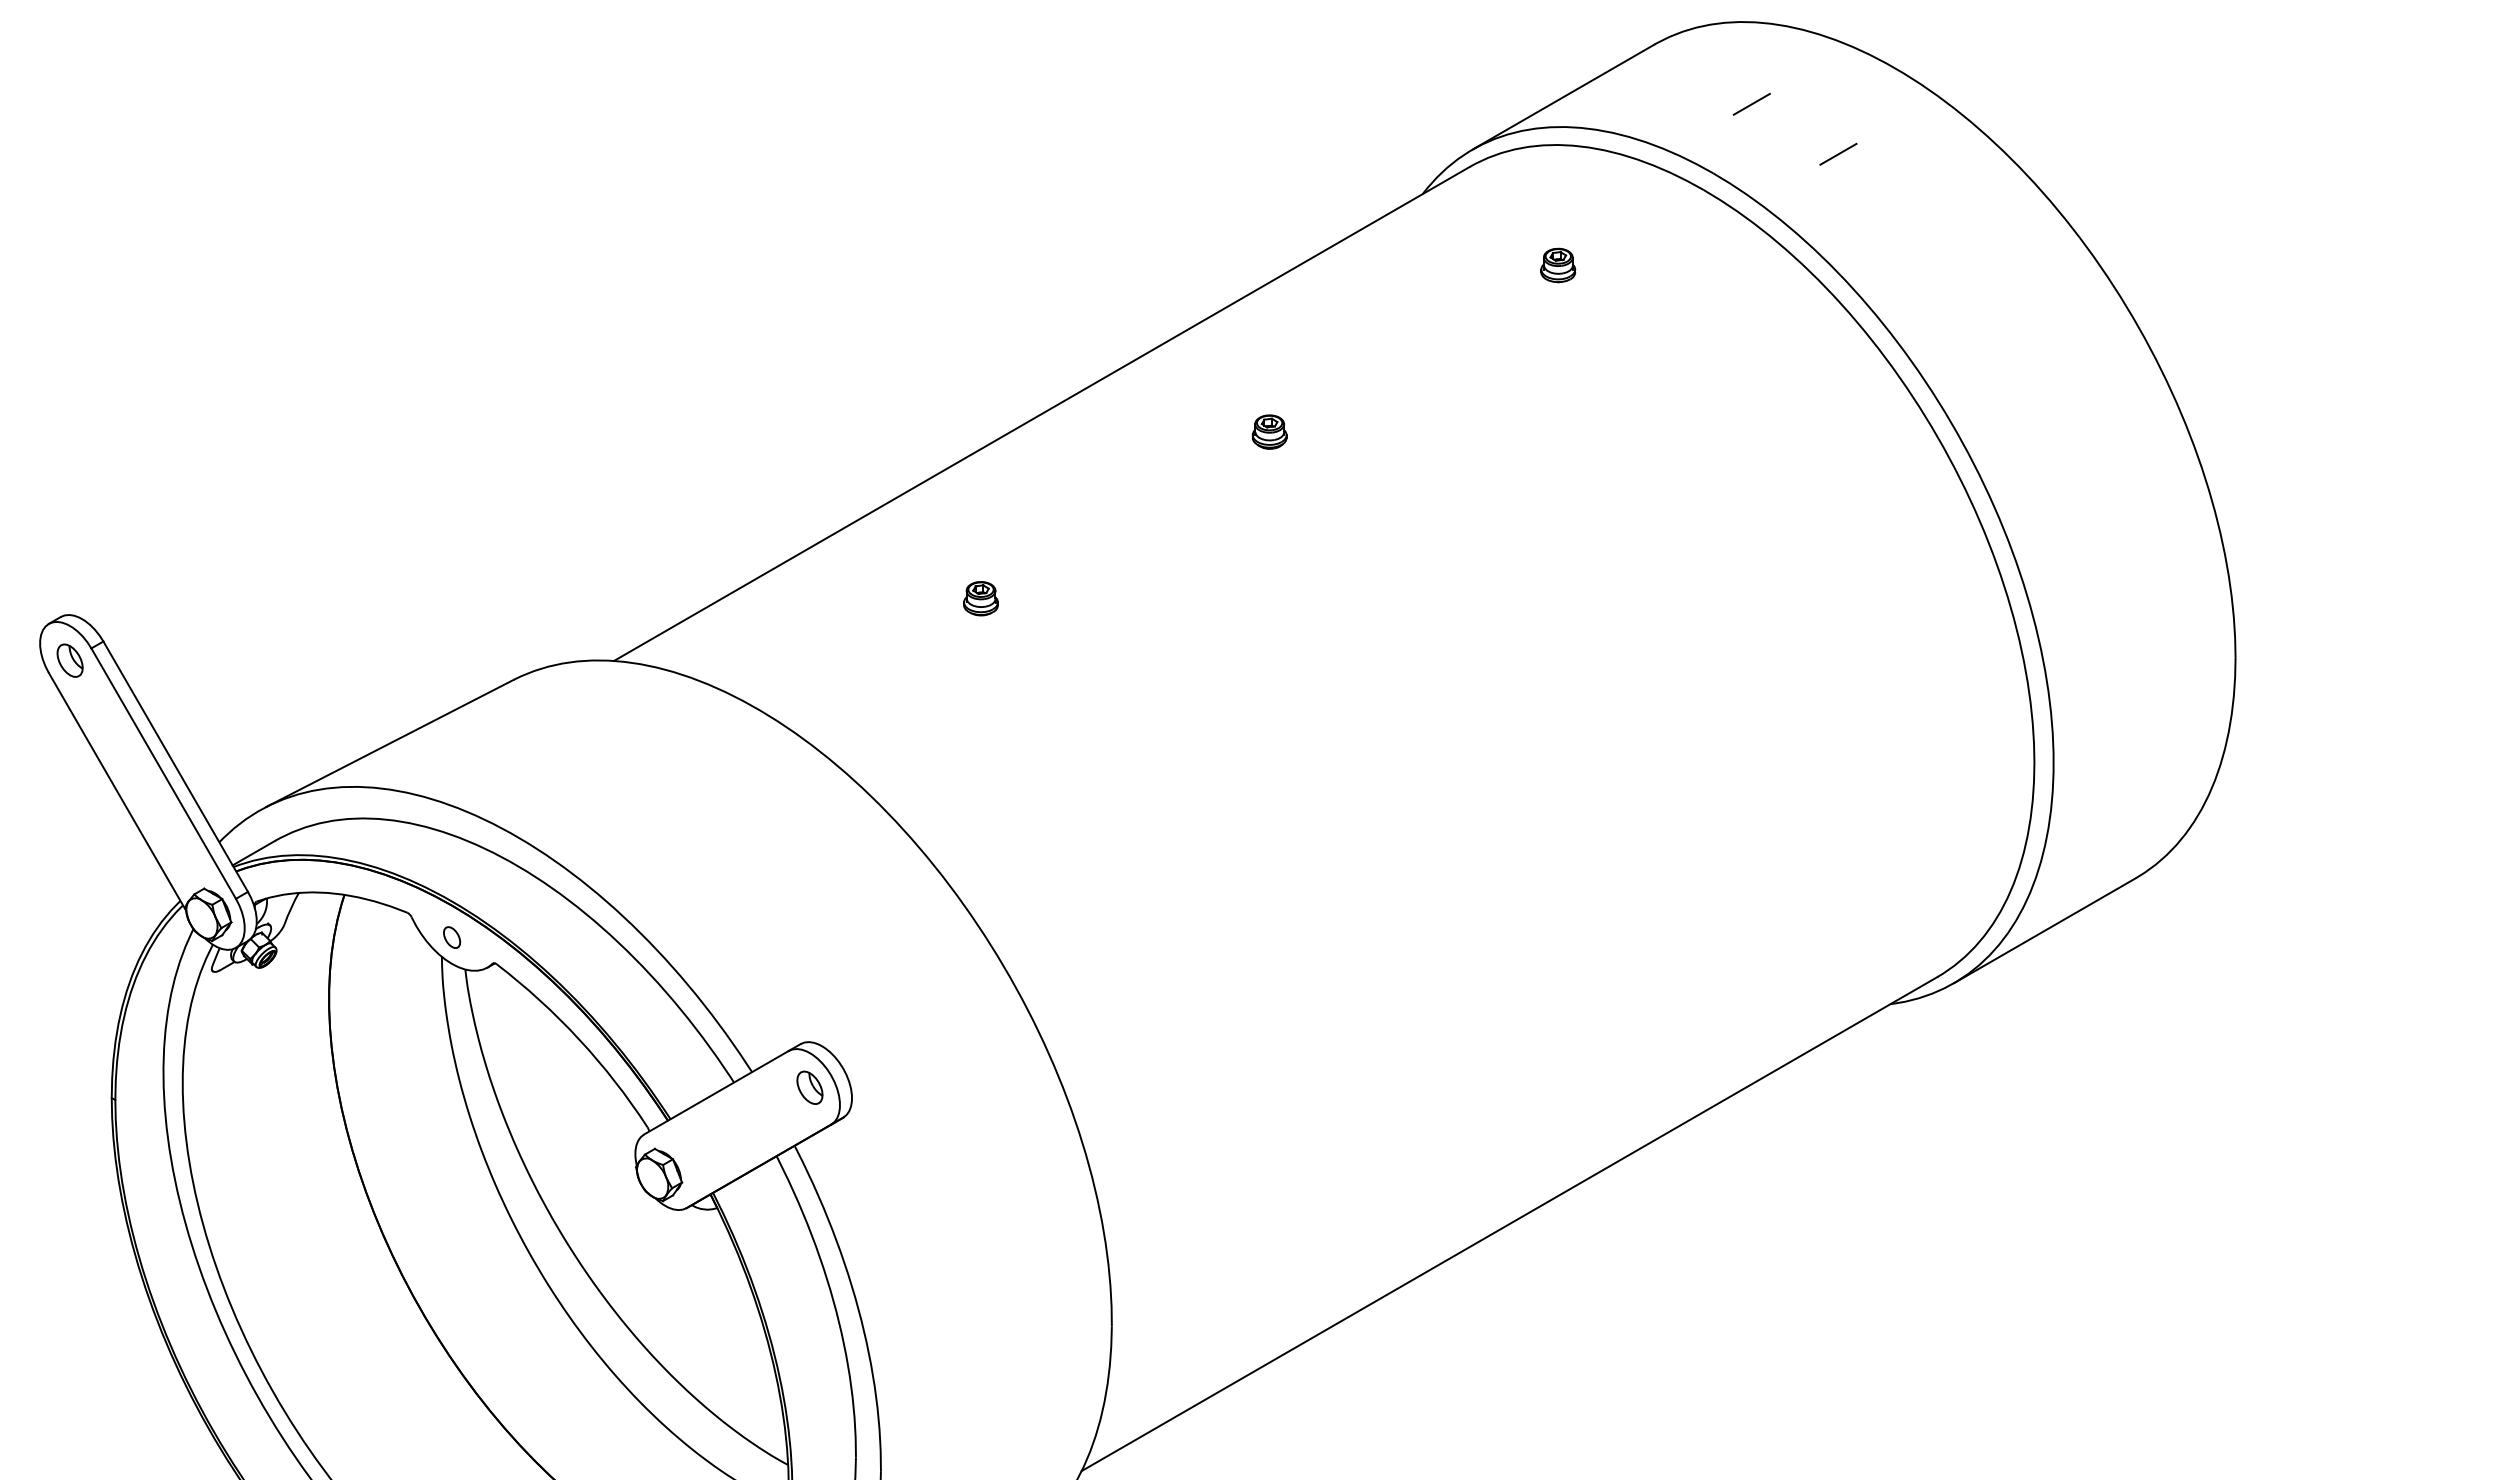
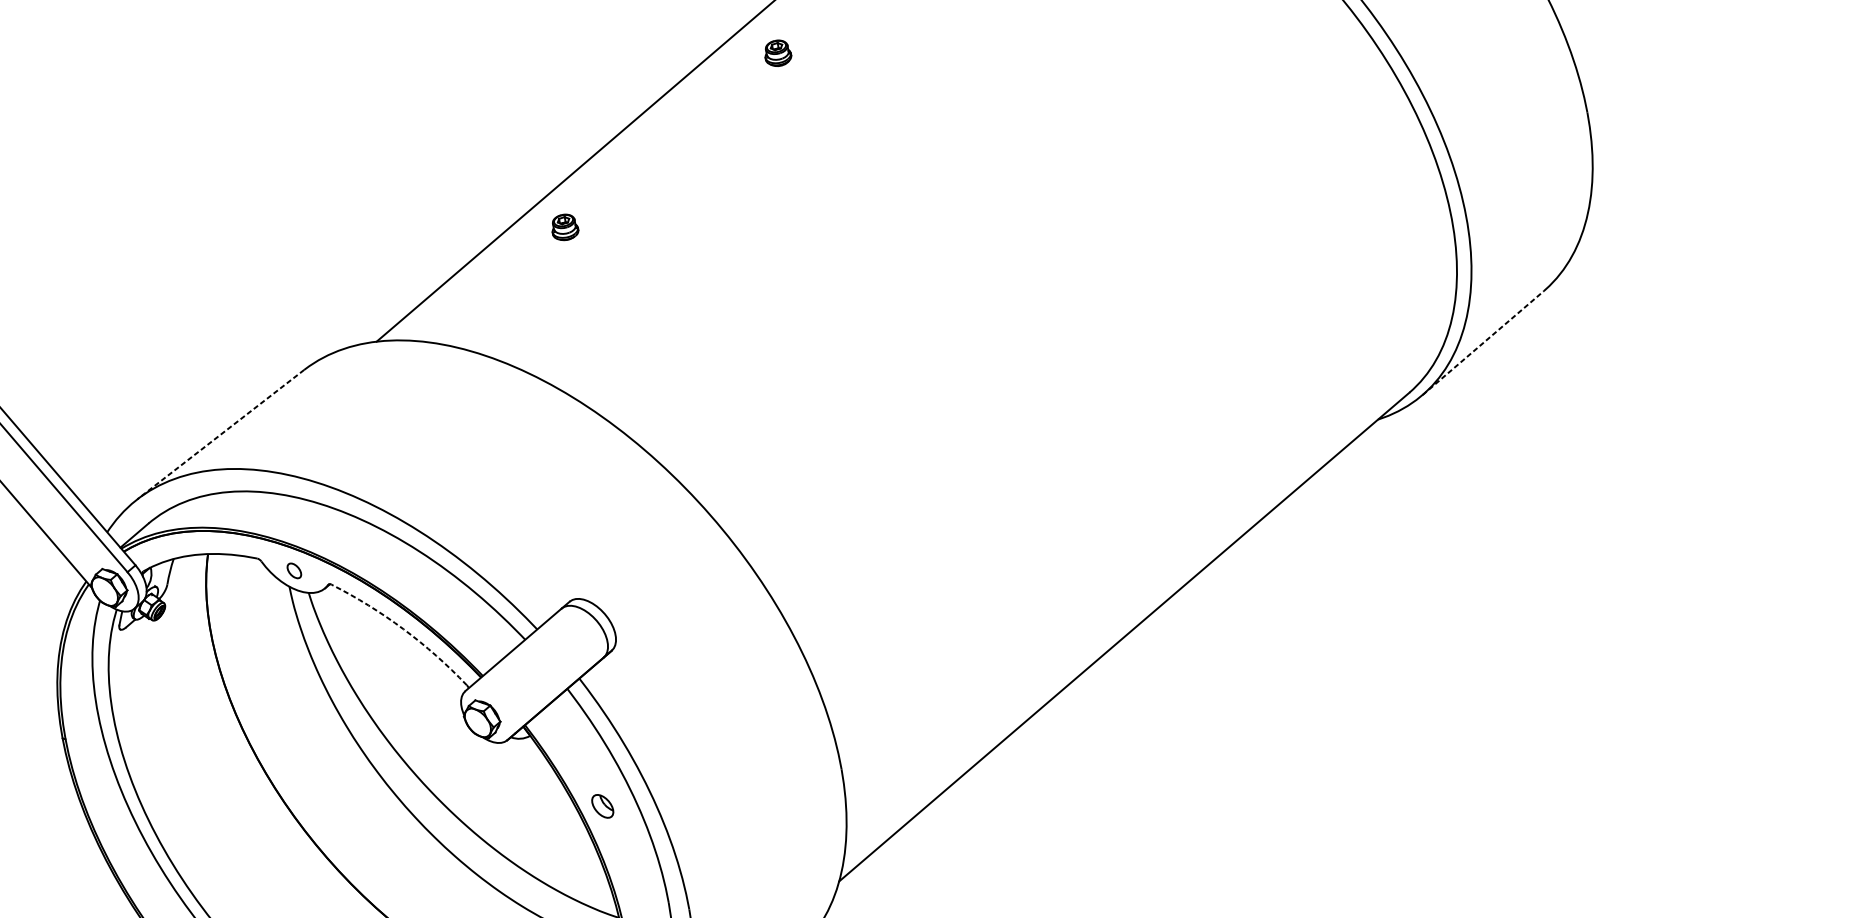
part: (1269, 431) -> (777, 52), moved
part: (980, 598) -> (564, 227), moved
line: (389, 743) -> (220, 434), solid -> dashed
line: (2045, 930) -> (1483, 342), solid -> dashed
arc: (579, 1039) -> (403, 629), solid -> dashed
part: (809, 1087) -> (602, 806), moved

